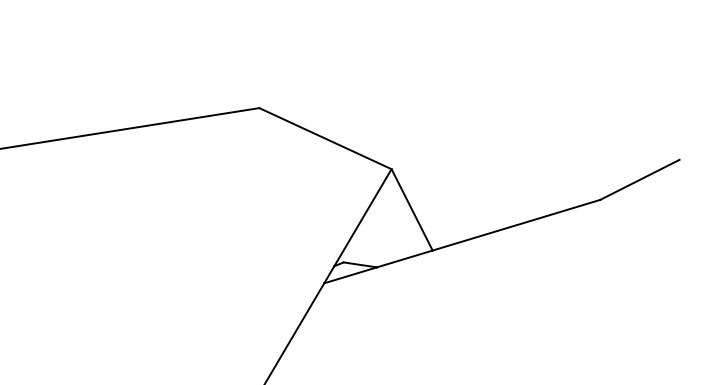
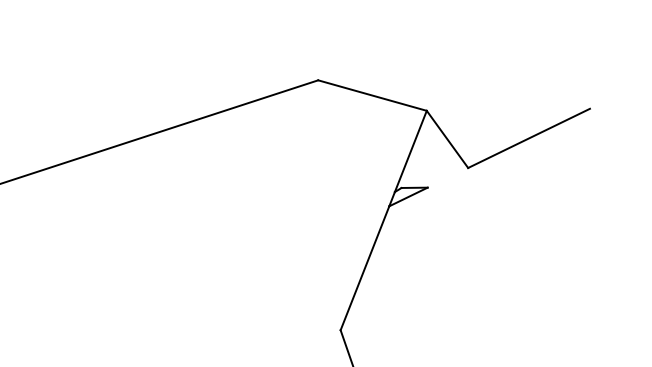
line: (639, 179) -> (617, 88), removed
line: (404, 258) -> (447, 177), removed

